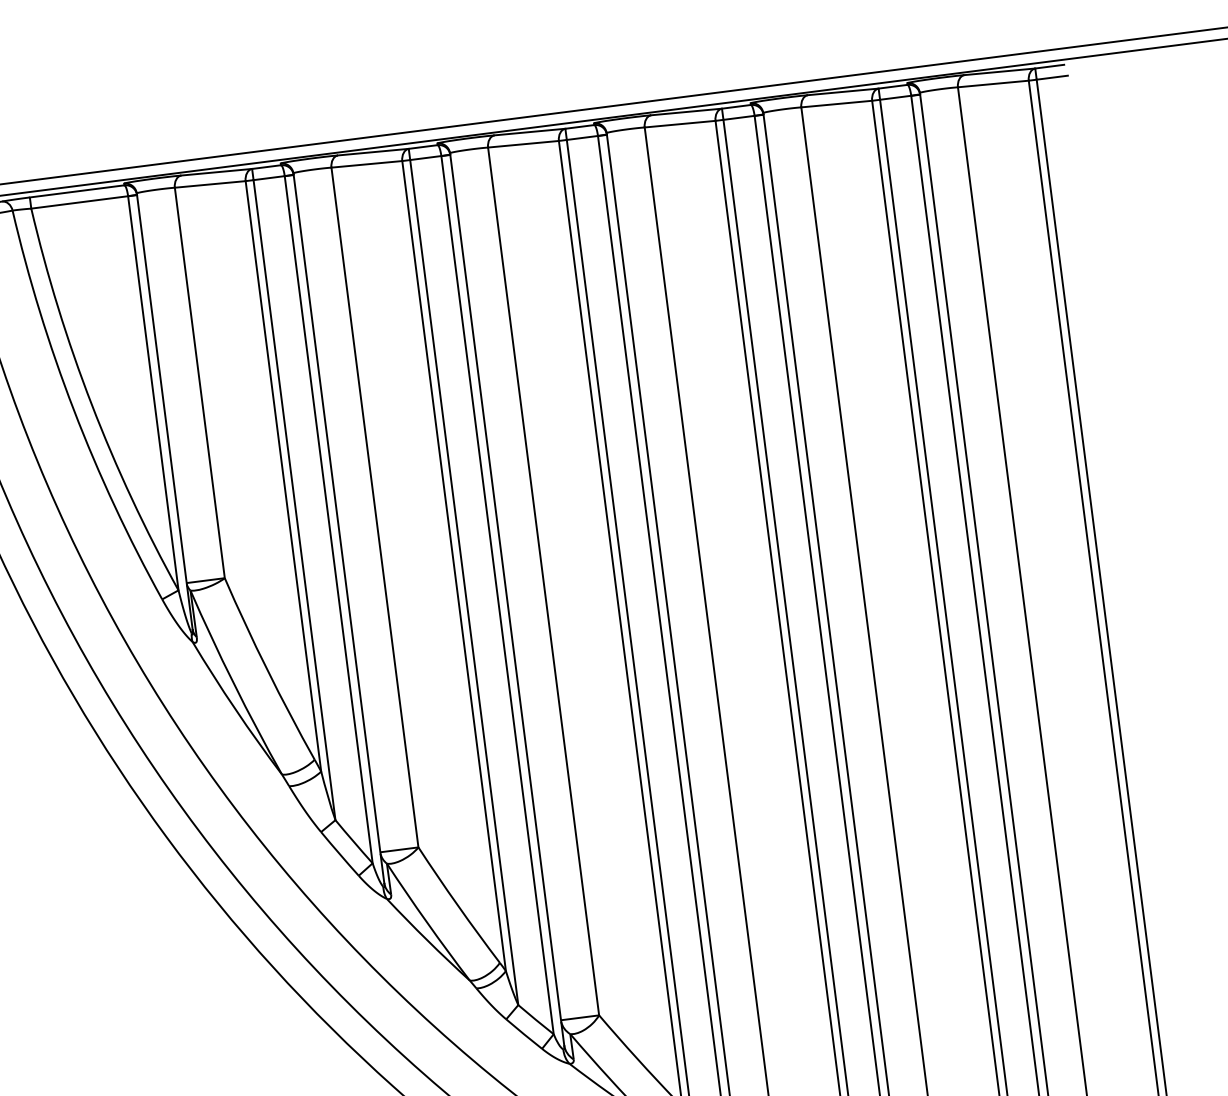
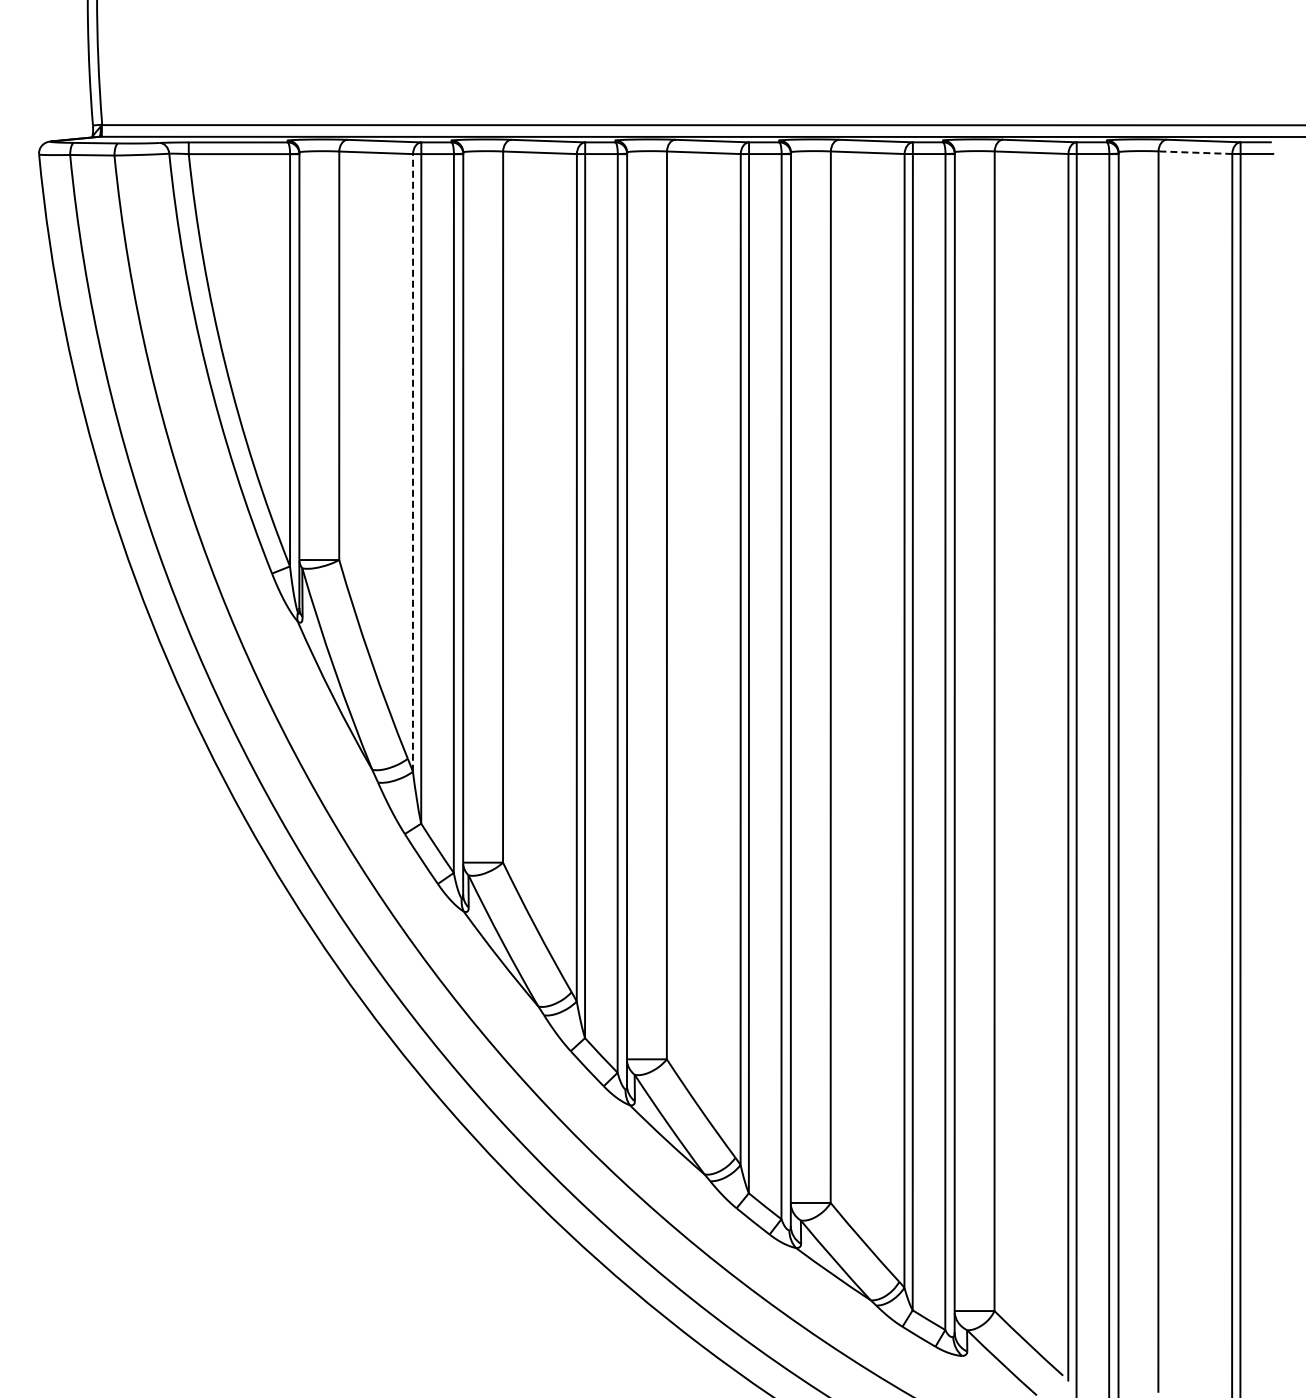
line: (993, 83) -> (1195, 152), solid -> dashed
line: (283, 475) -> (413, 462), solid -> dashed

